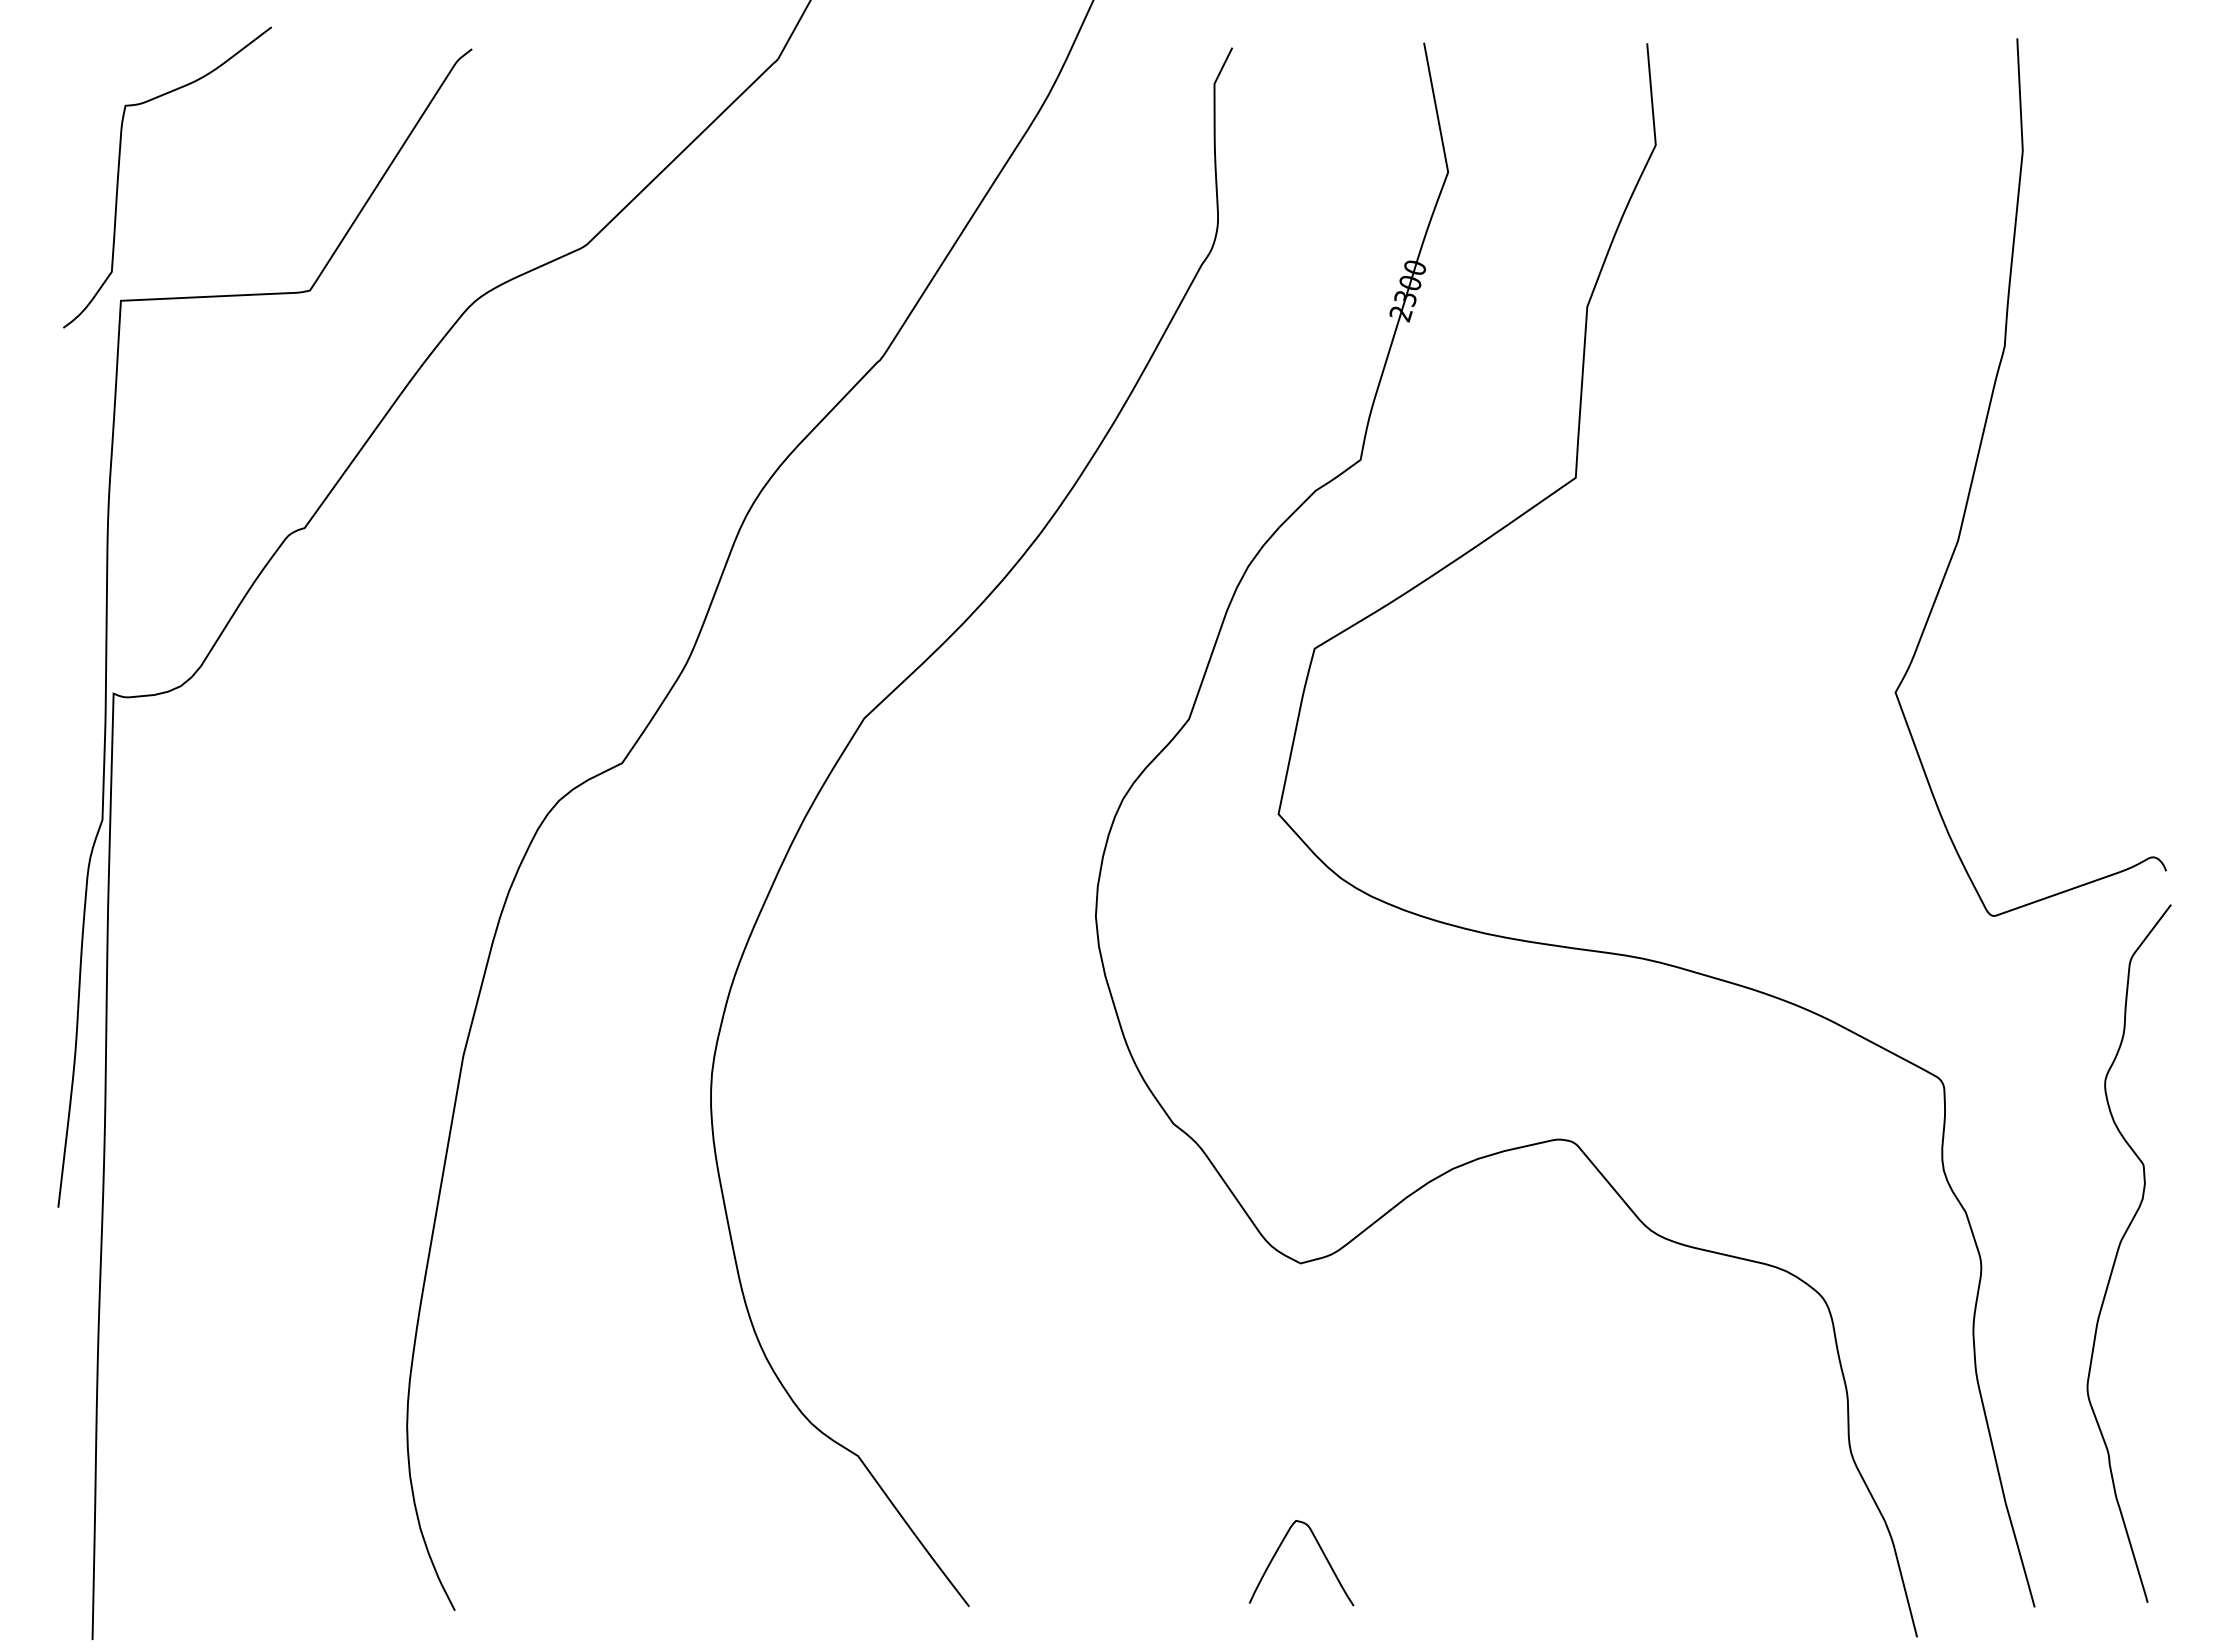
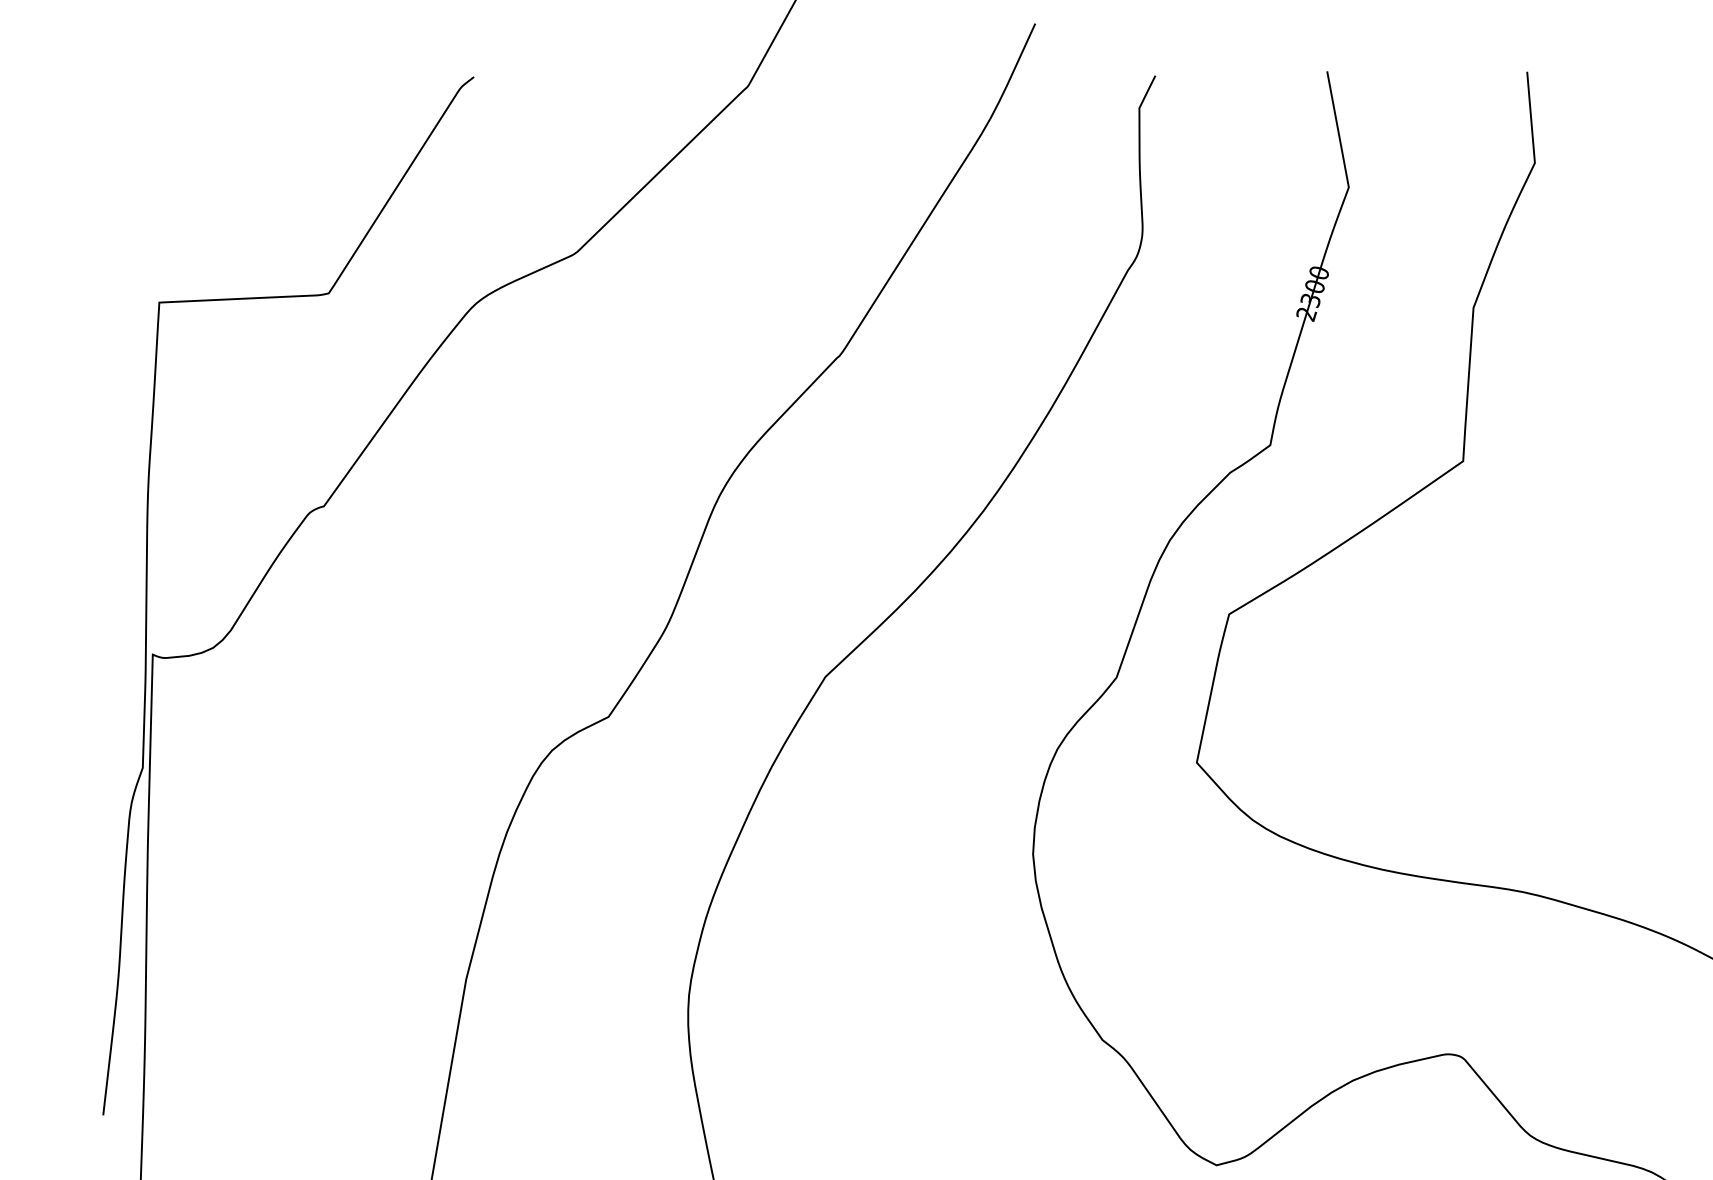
curve: (119, 174) -> (158, 189), removed

